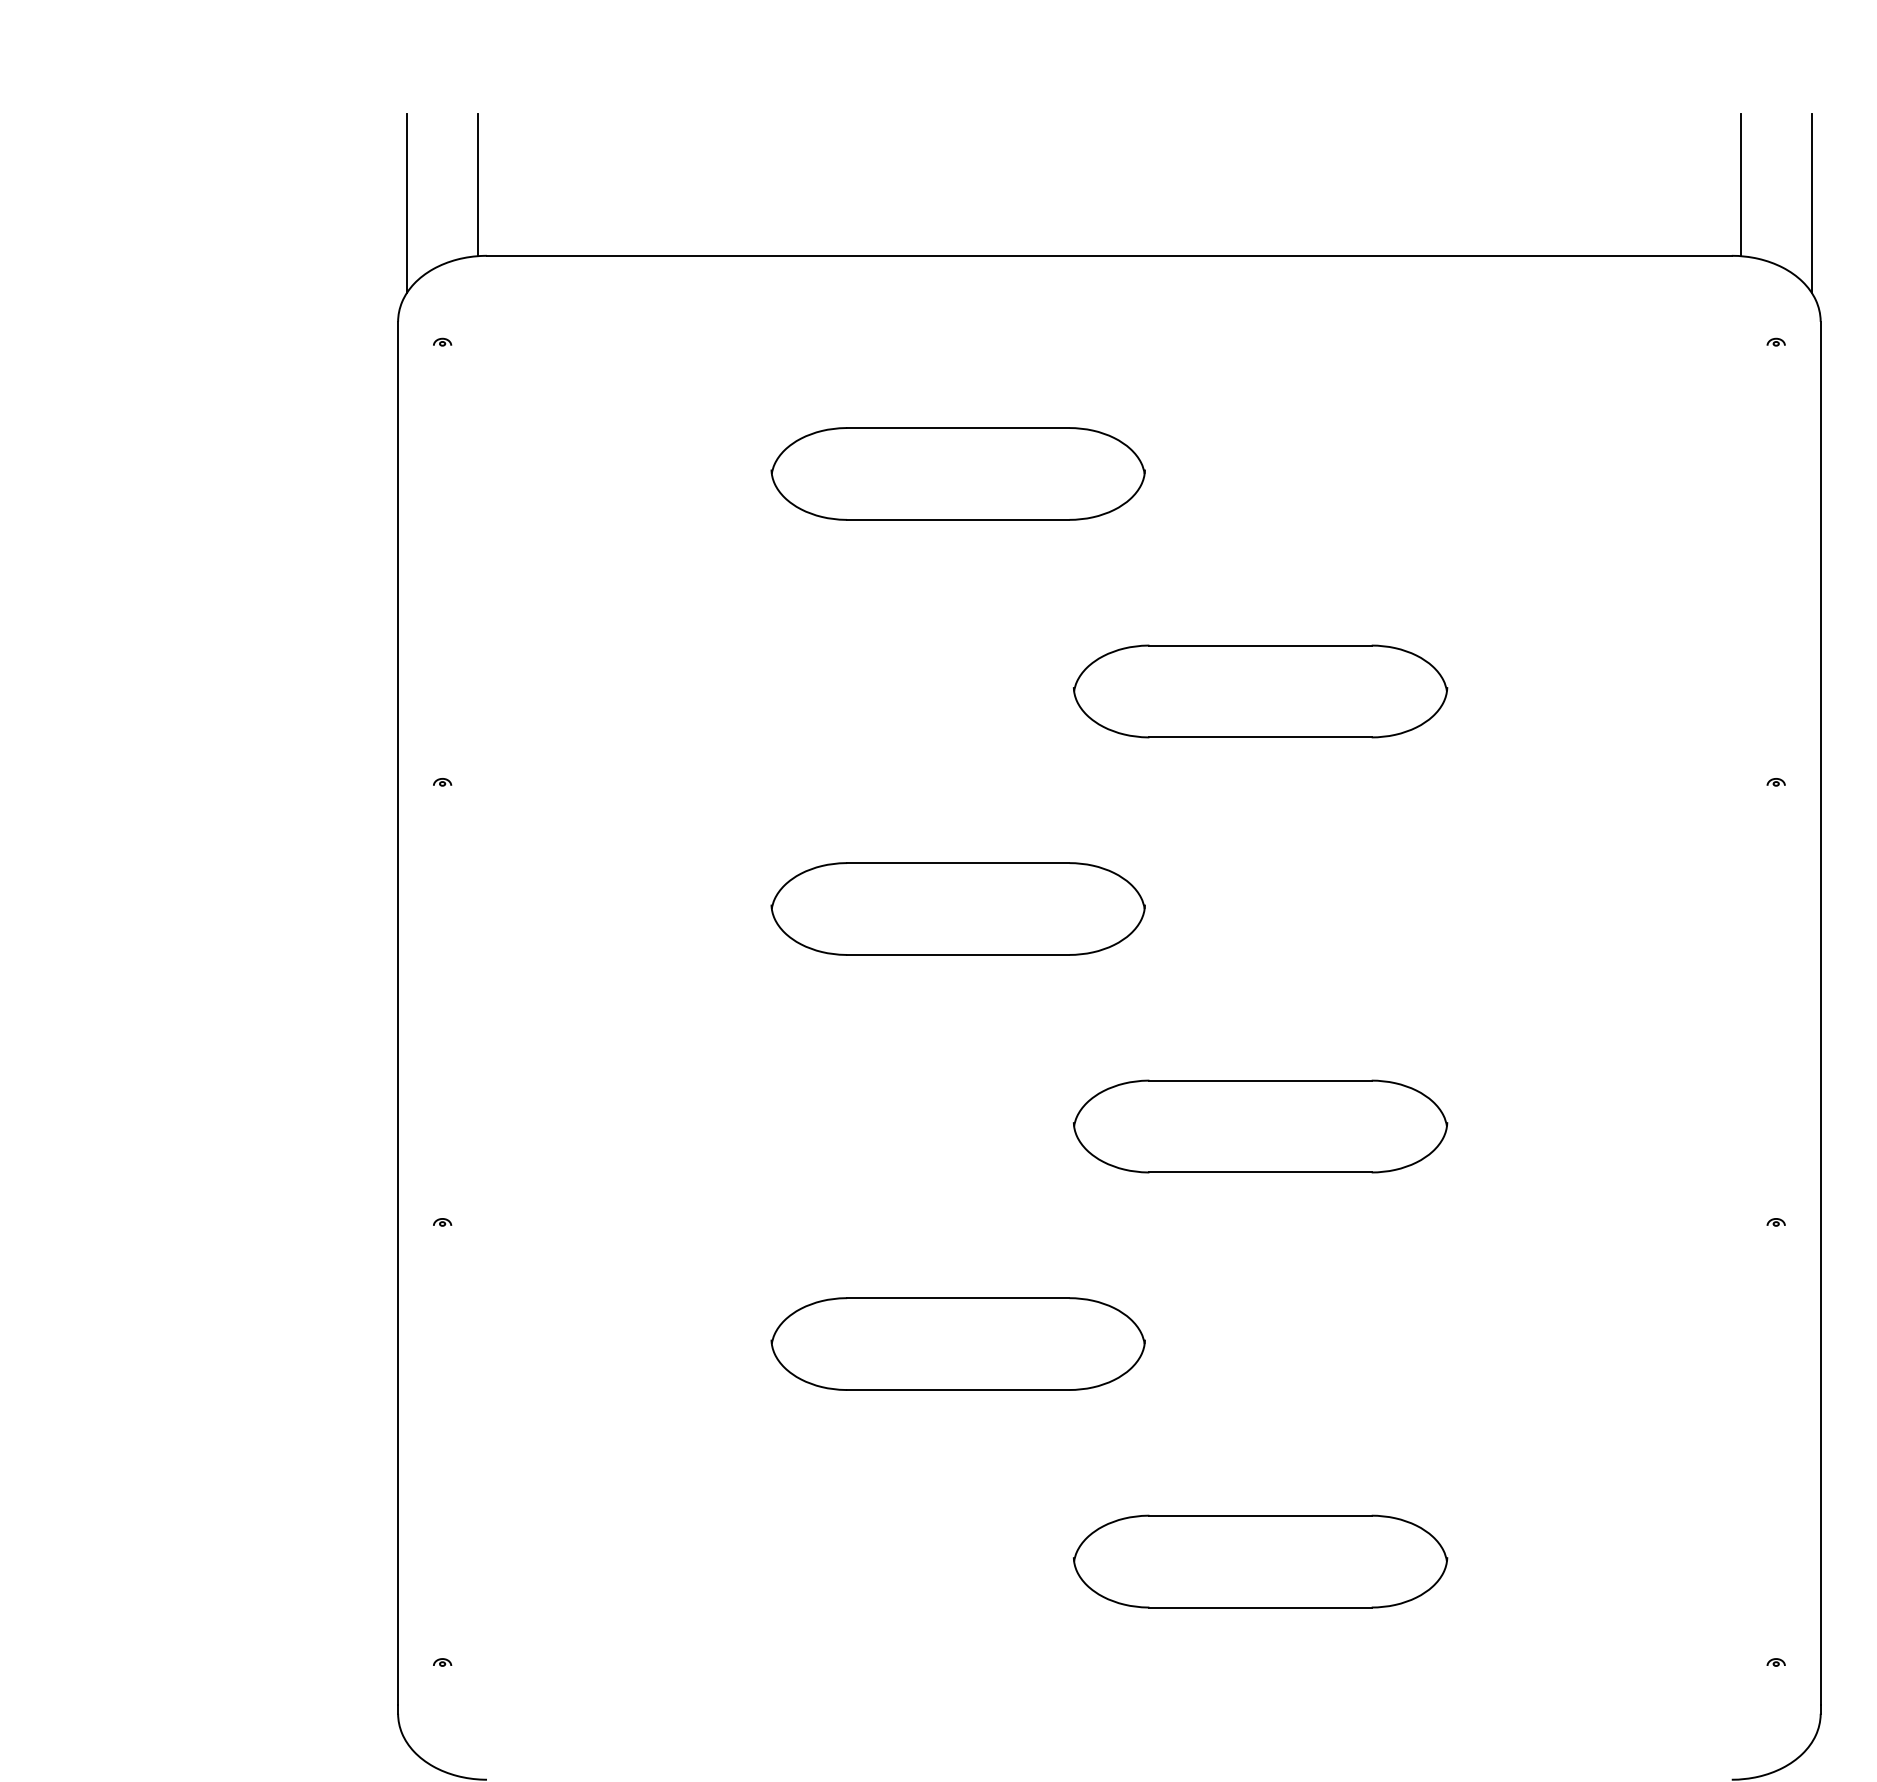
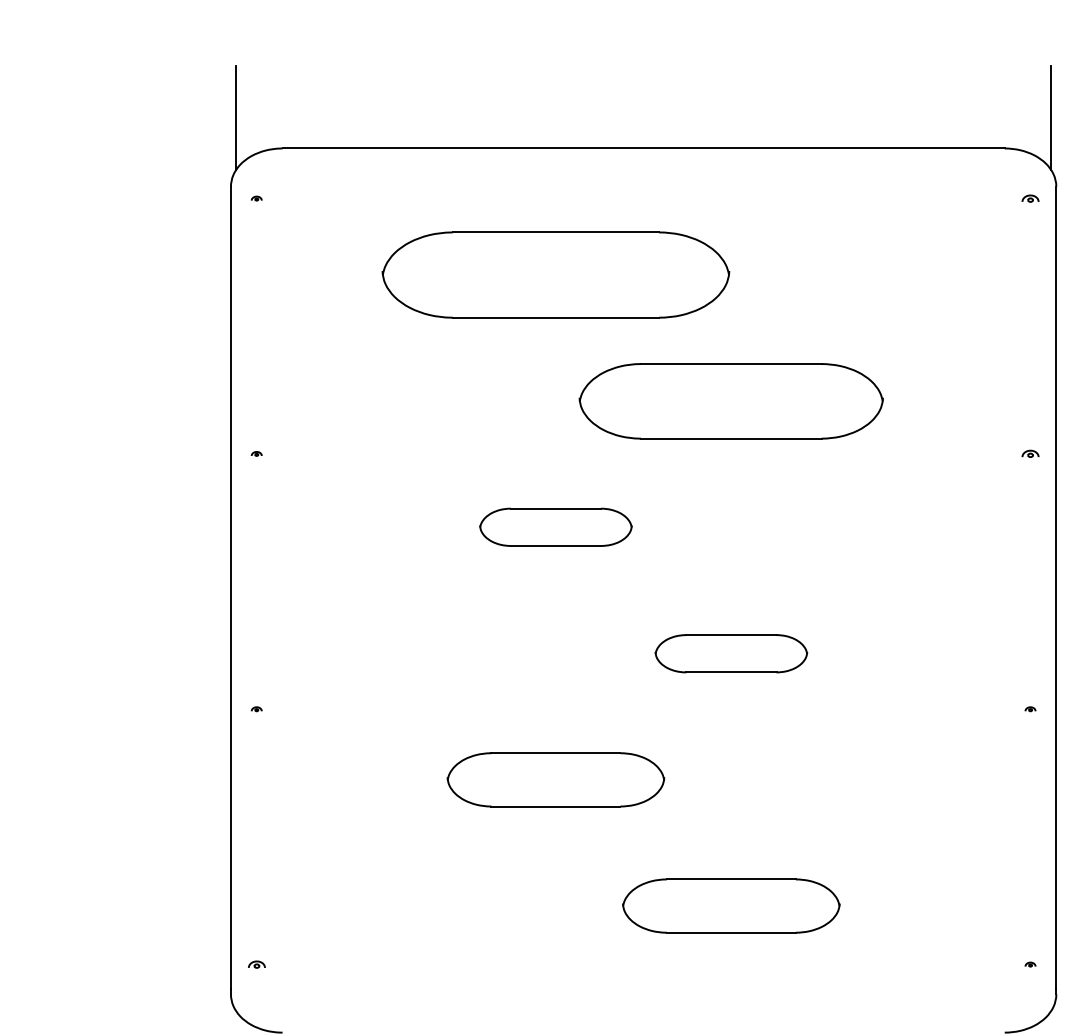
line: (478, 185) -> (277, 107), removed
line: (1739, 185) -> (1009, 107), removed
part: (1776, 342) -> (1030, 198), size x1.6
part: (957, 473) -> (555, 274), size x1.6
part: (1260, 690) -> (731, 400), size x1.4
part: (1776, 781) -> (1030, 453), size x1.6
part: (957, 907) -> (555, 526), size x0.7
part: (1260, 1126) -> (731, 653), size x0.7
part: (442, 1662) -> (256, 964), size x1.6

